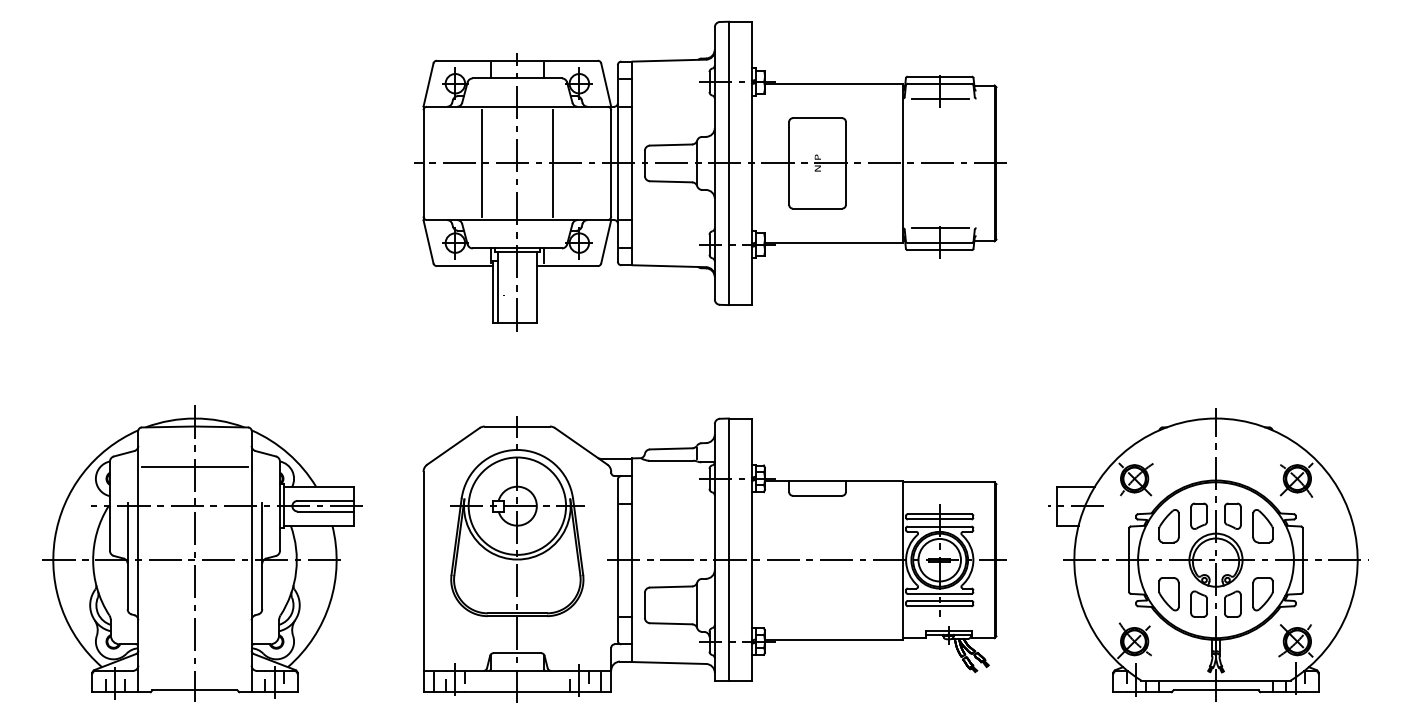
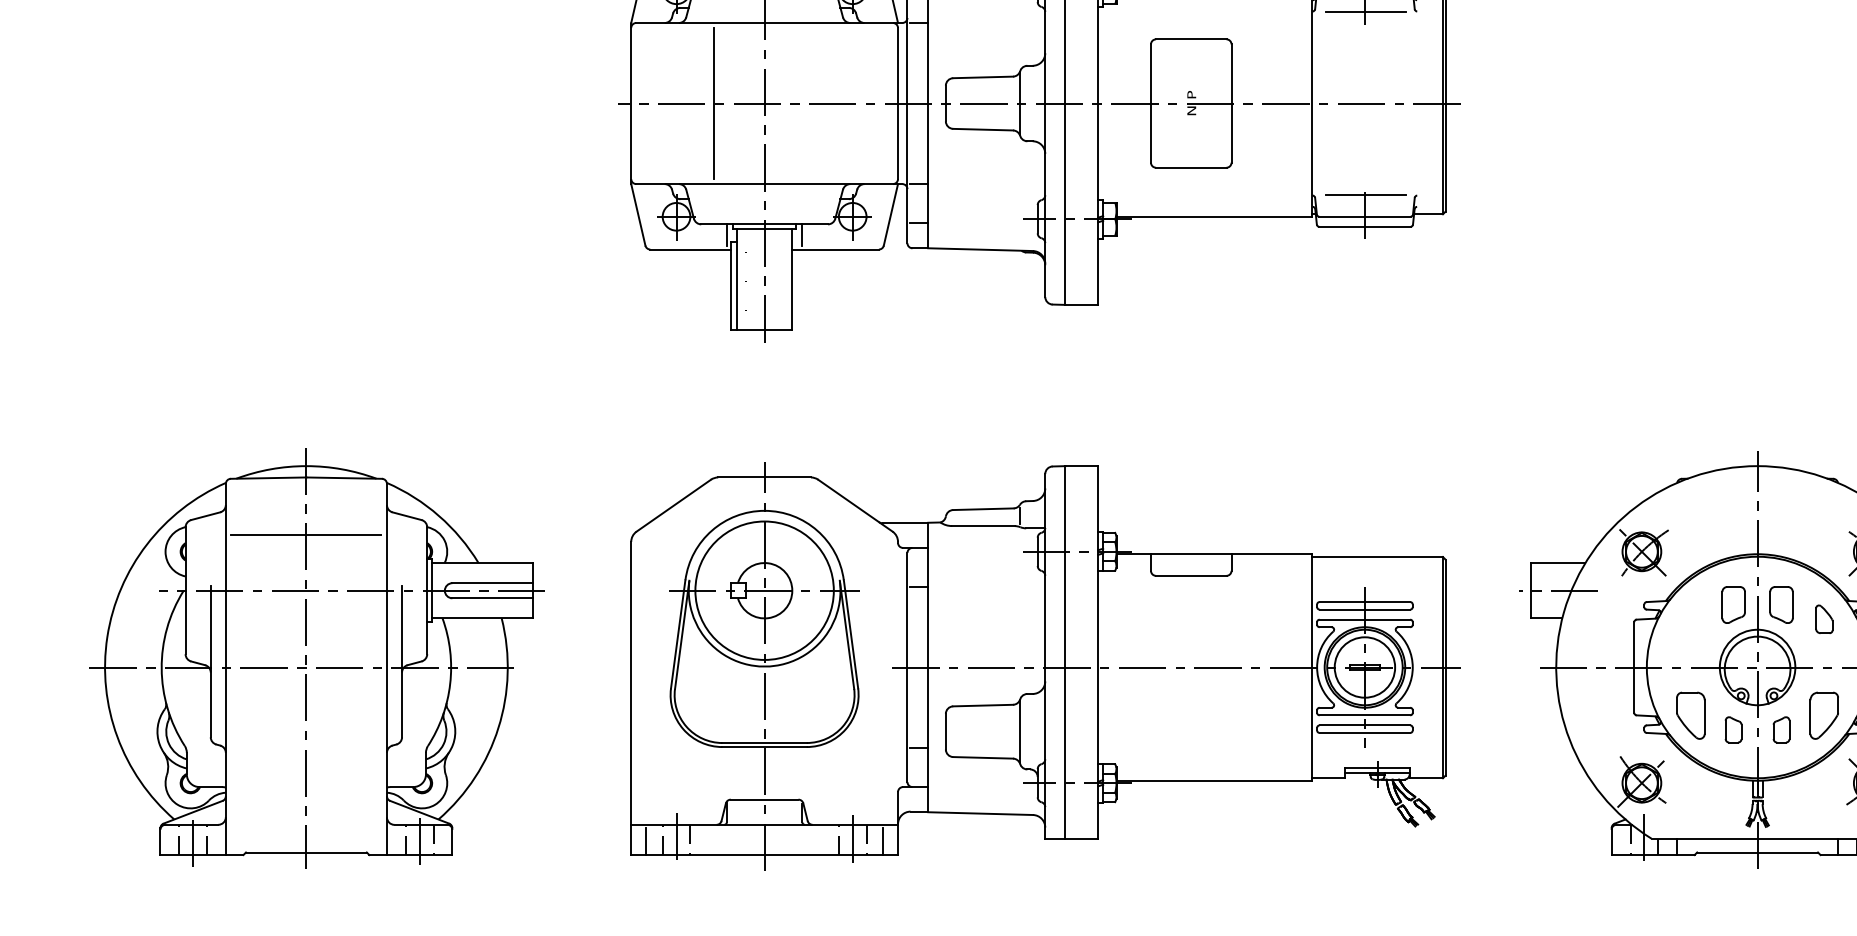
line: (552, 163) -> (814, 103), removed
part: (1168, 526) -> (1690, 619), removed
part: (1262, 526) -> (1823, 619), size x0.6
part: (1198, 603) -> (1732, 729), size x0.7
part: (1232, 603) -> (1781, 729), size x0.7

